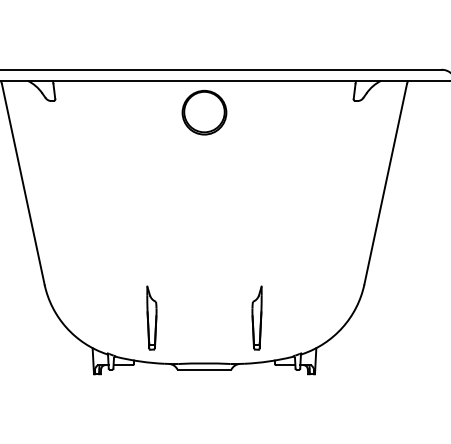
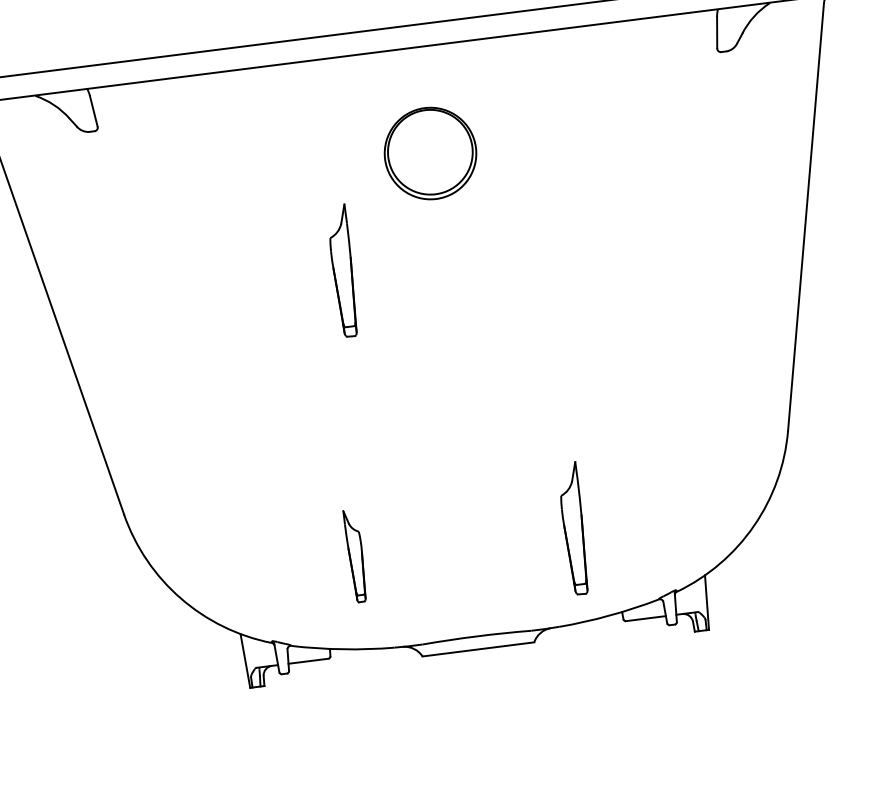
part: (204, 112) -> (430, 153), moved
part: (162, 181) -> (341, 269), added
part: (151, 317) -> (354, 555), size x0.7

